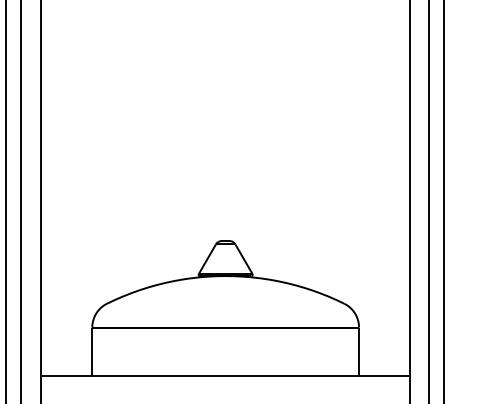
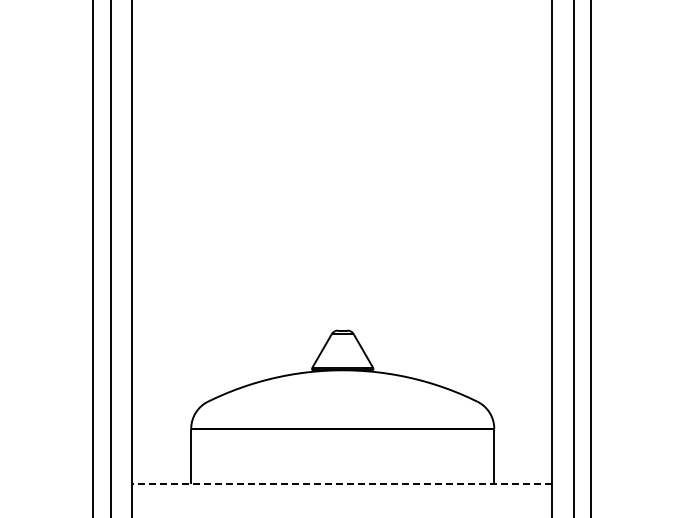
line: (225, 376) -> (342, 484), solid -> dashed

